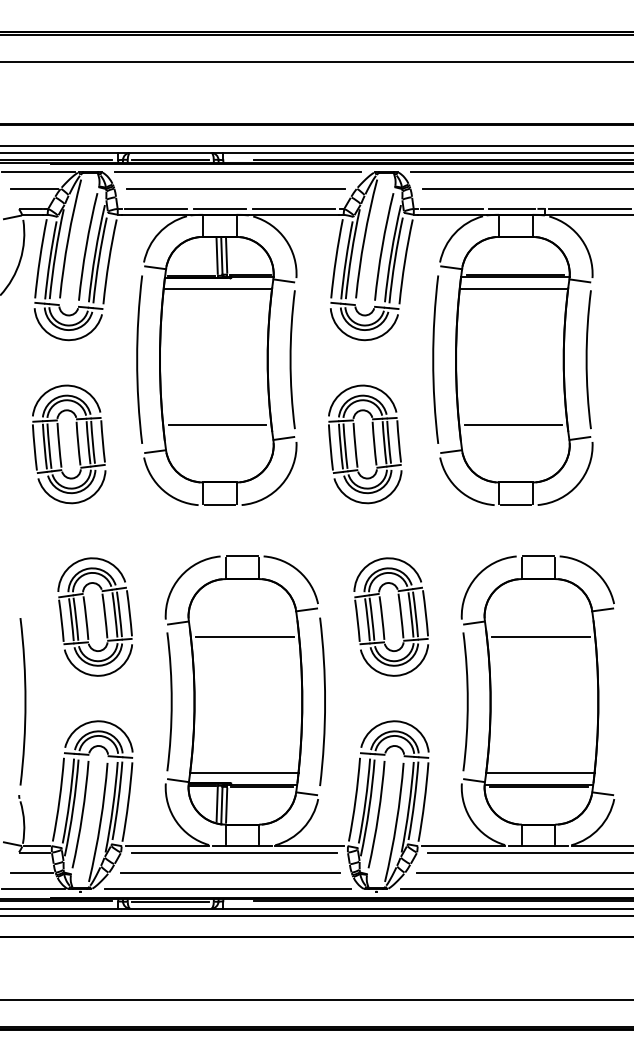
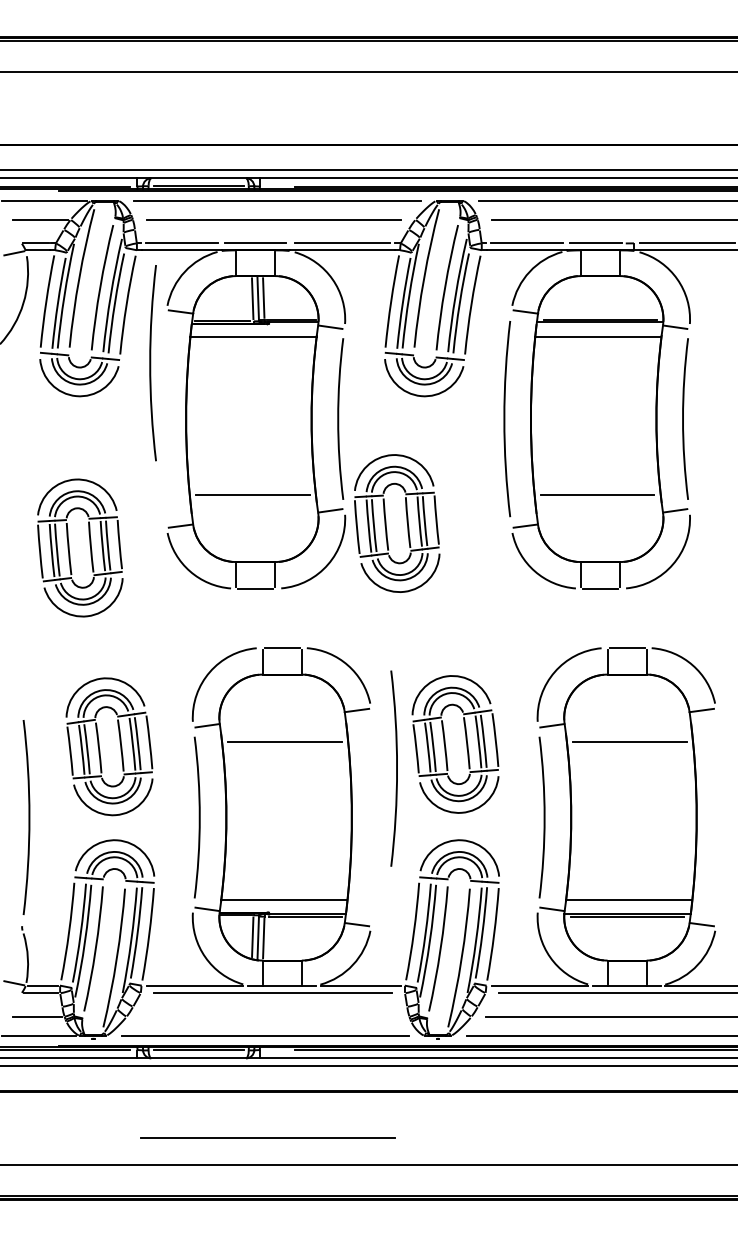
arc: (138, 359) -> (151, 362), moved
part: (69, 444) -> (80, 548), moved
part: (365, 444) -> (397, 523), moved
part: (383, 617) -> (446, 744), moved
part: (87, 618) -> (100, 748), moved
arc: (324, 701) -> (396, 768), moved
line: (230, 872) -> (268, 1137), moved

